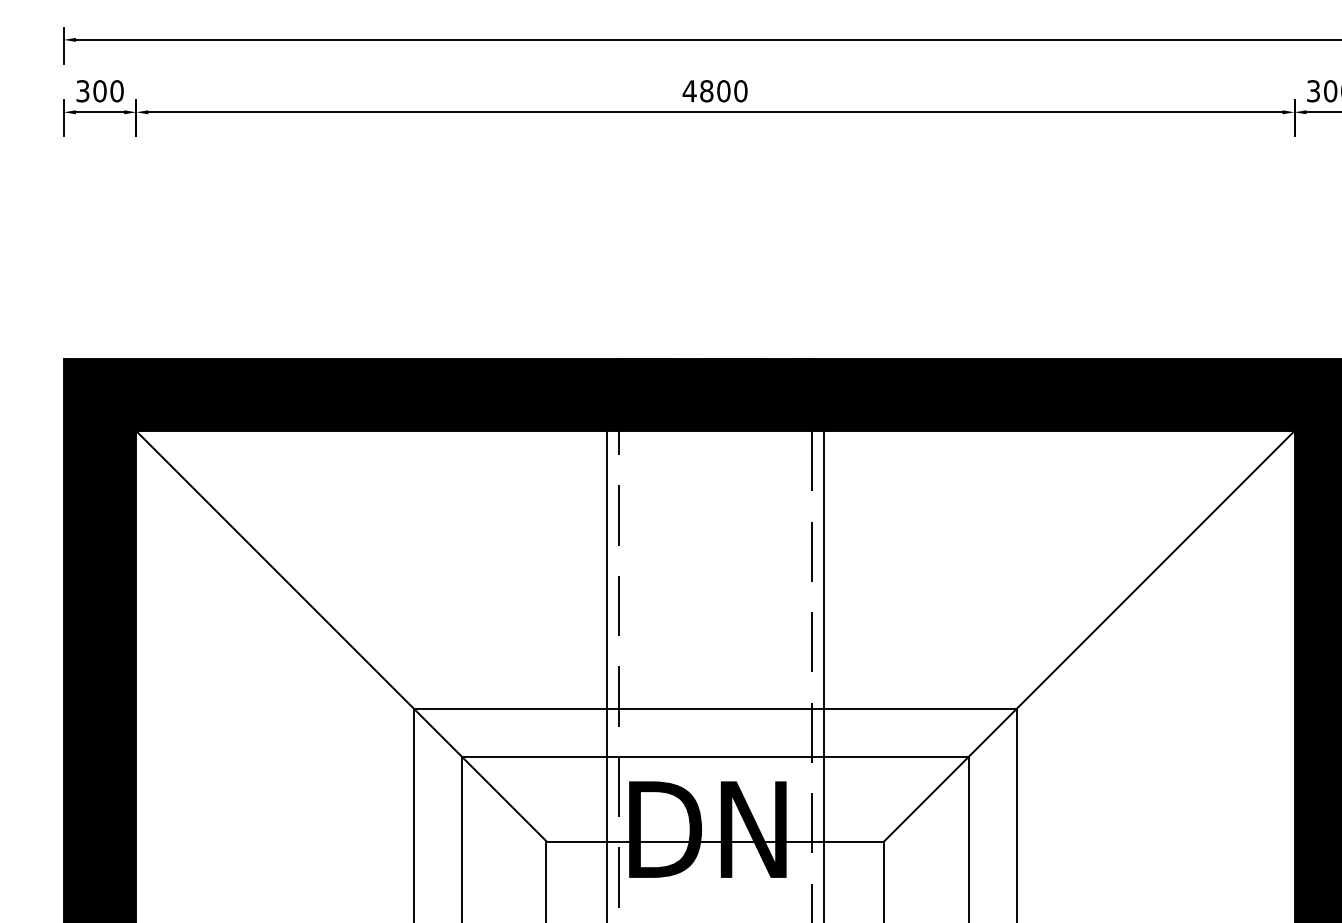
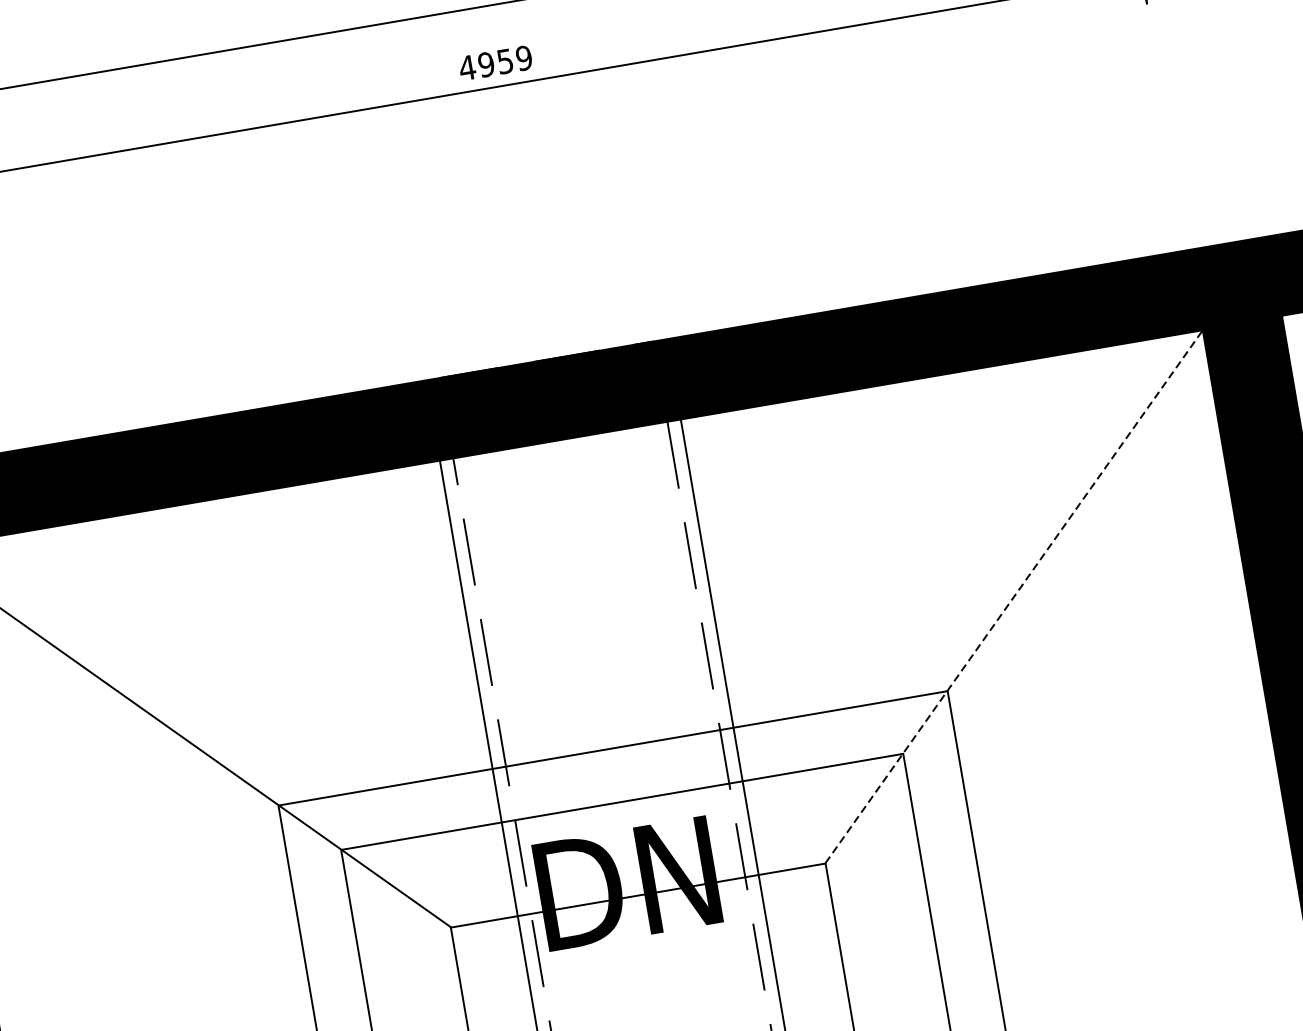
text: (723, 91) -> (504, 61), 4800 -> 4959
line: (1089, 635) -> (1014, 595), solid -> dashed

